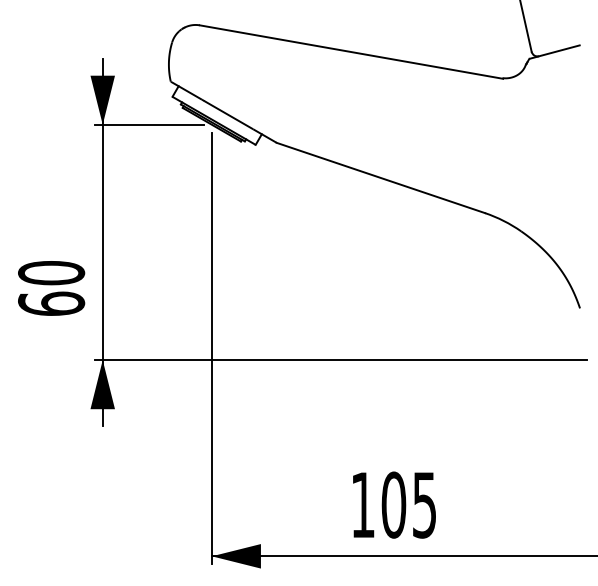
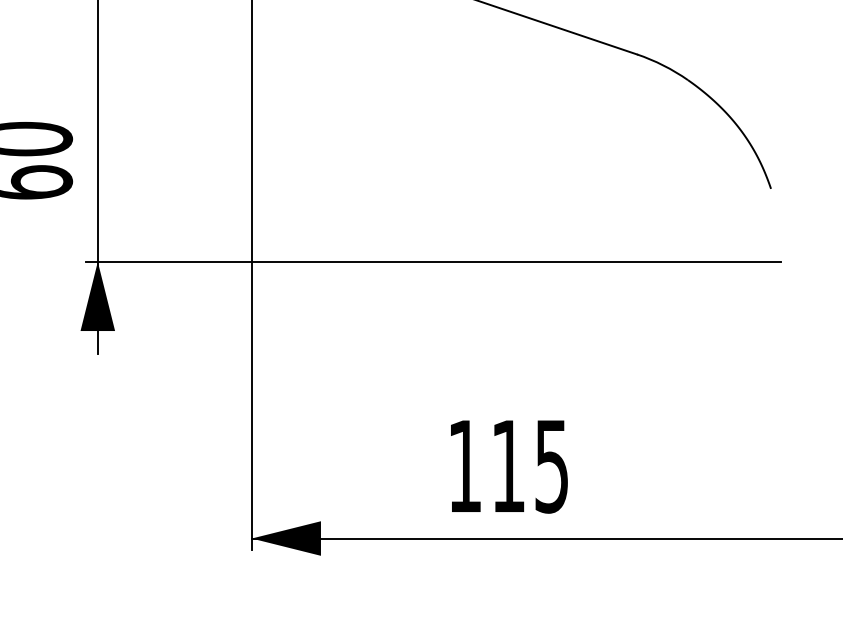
text: (393, 504) -> (507, 465), 105 -> 115

